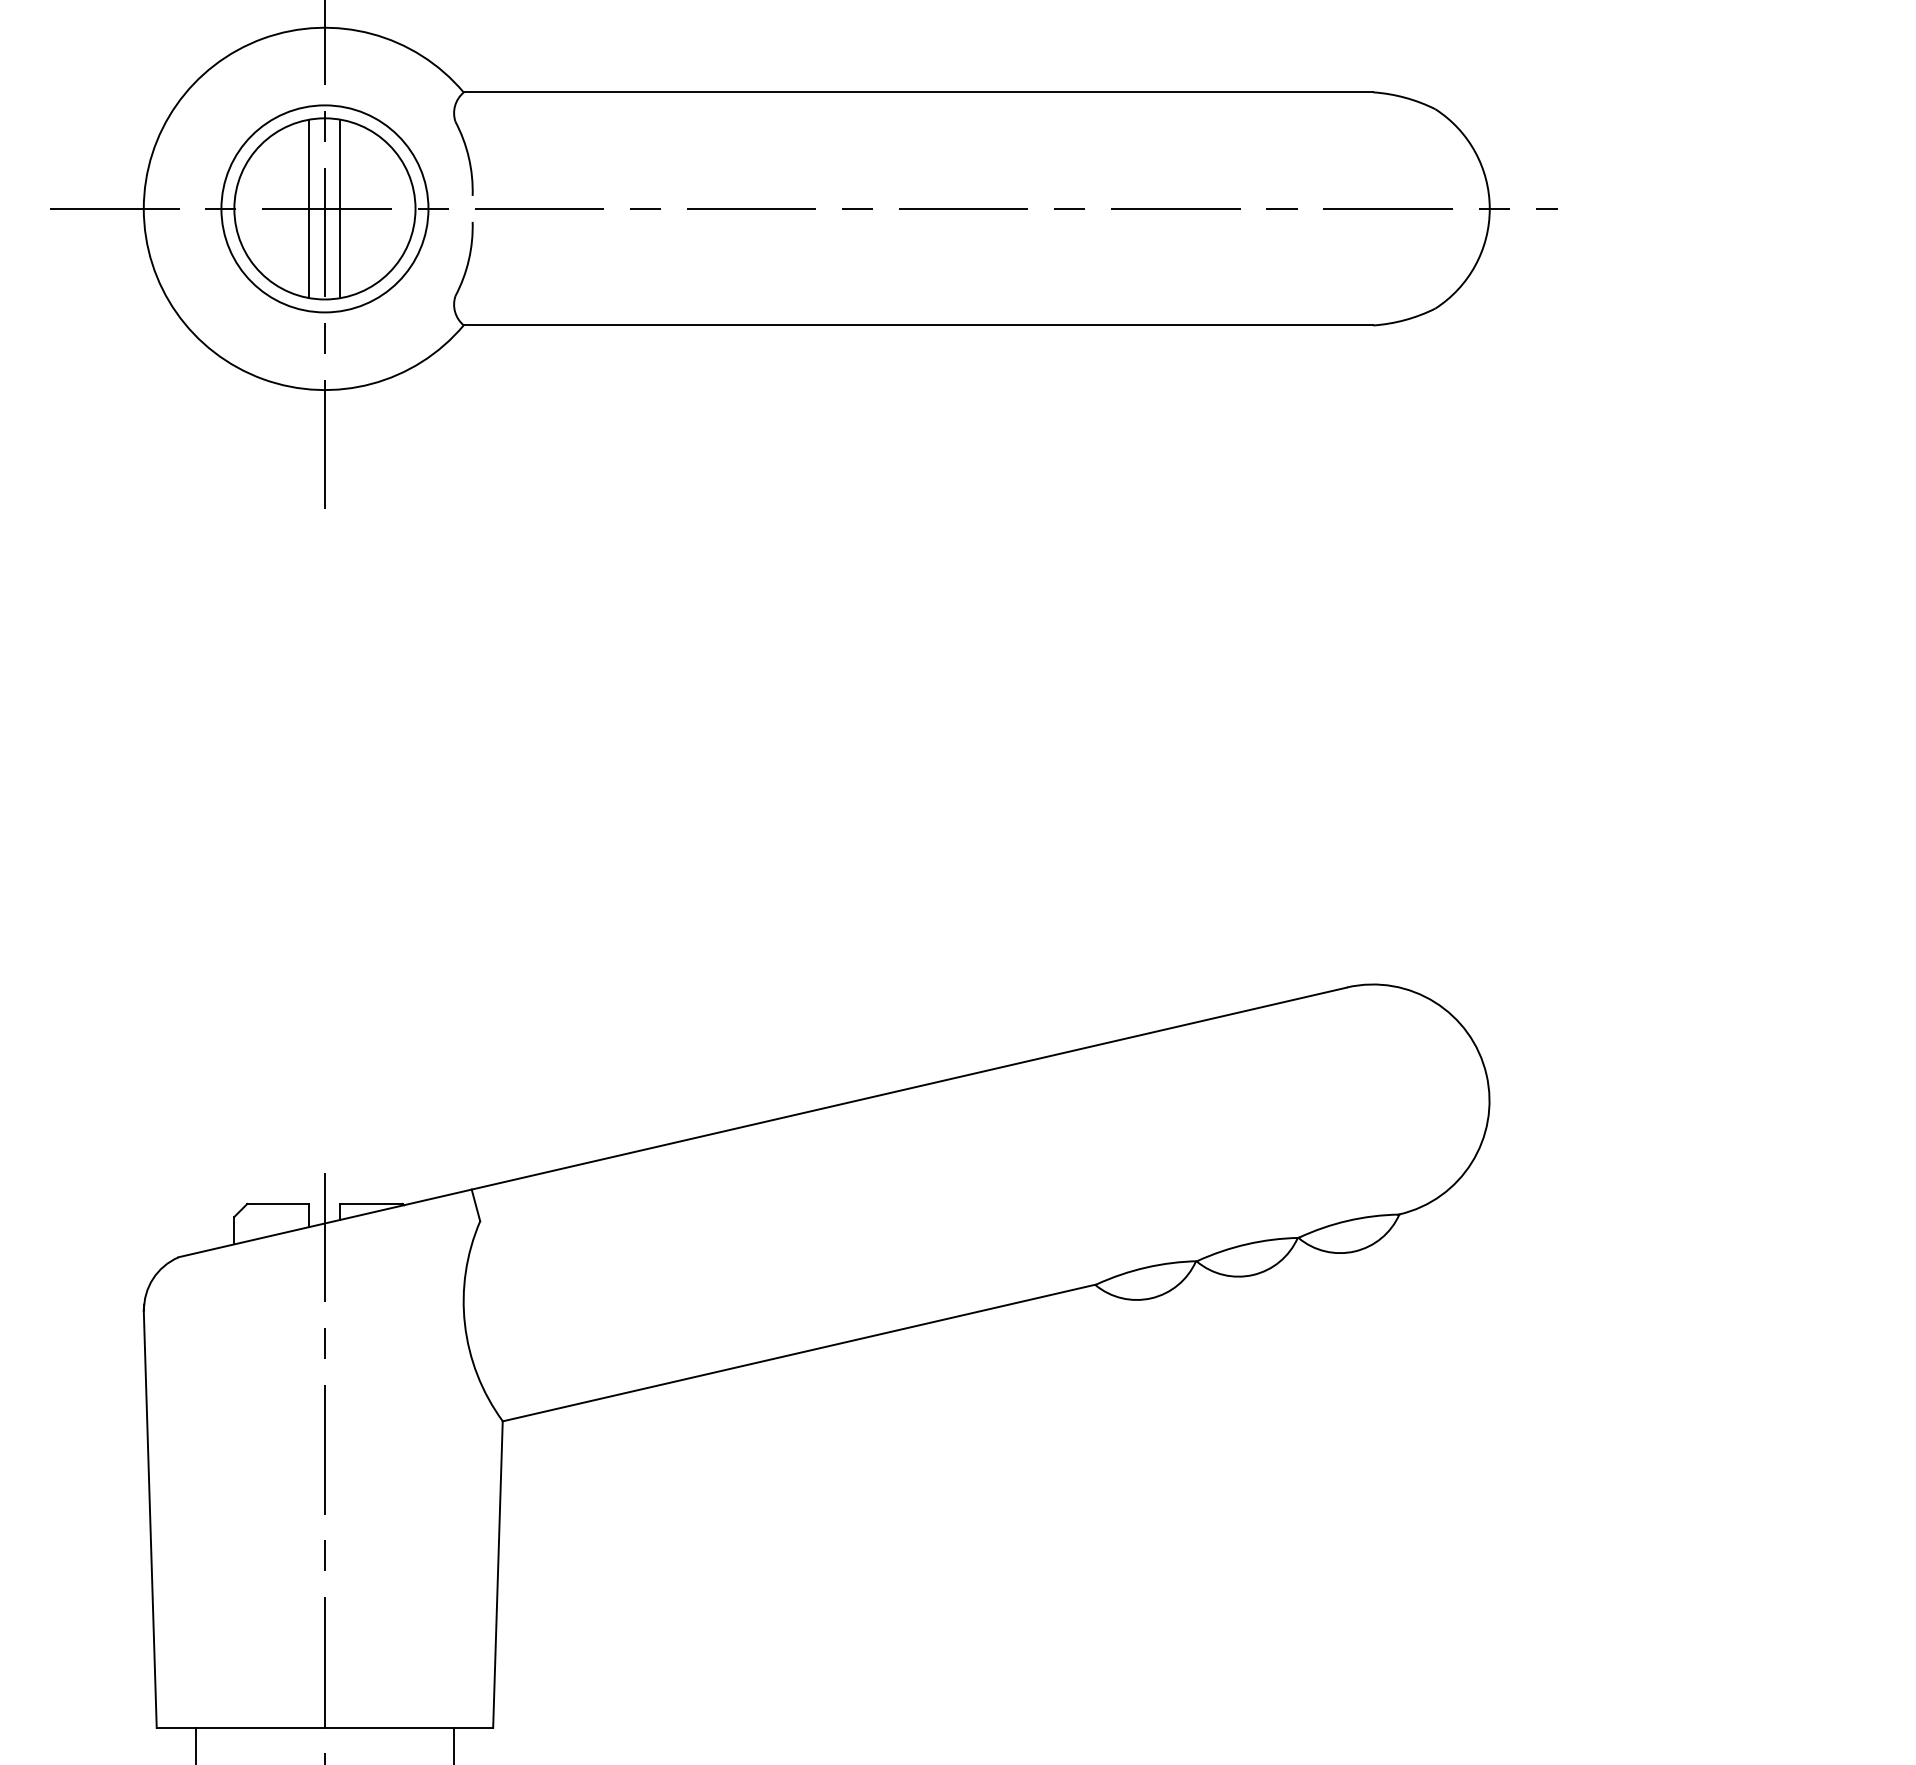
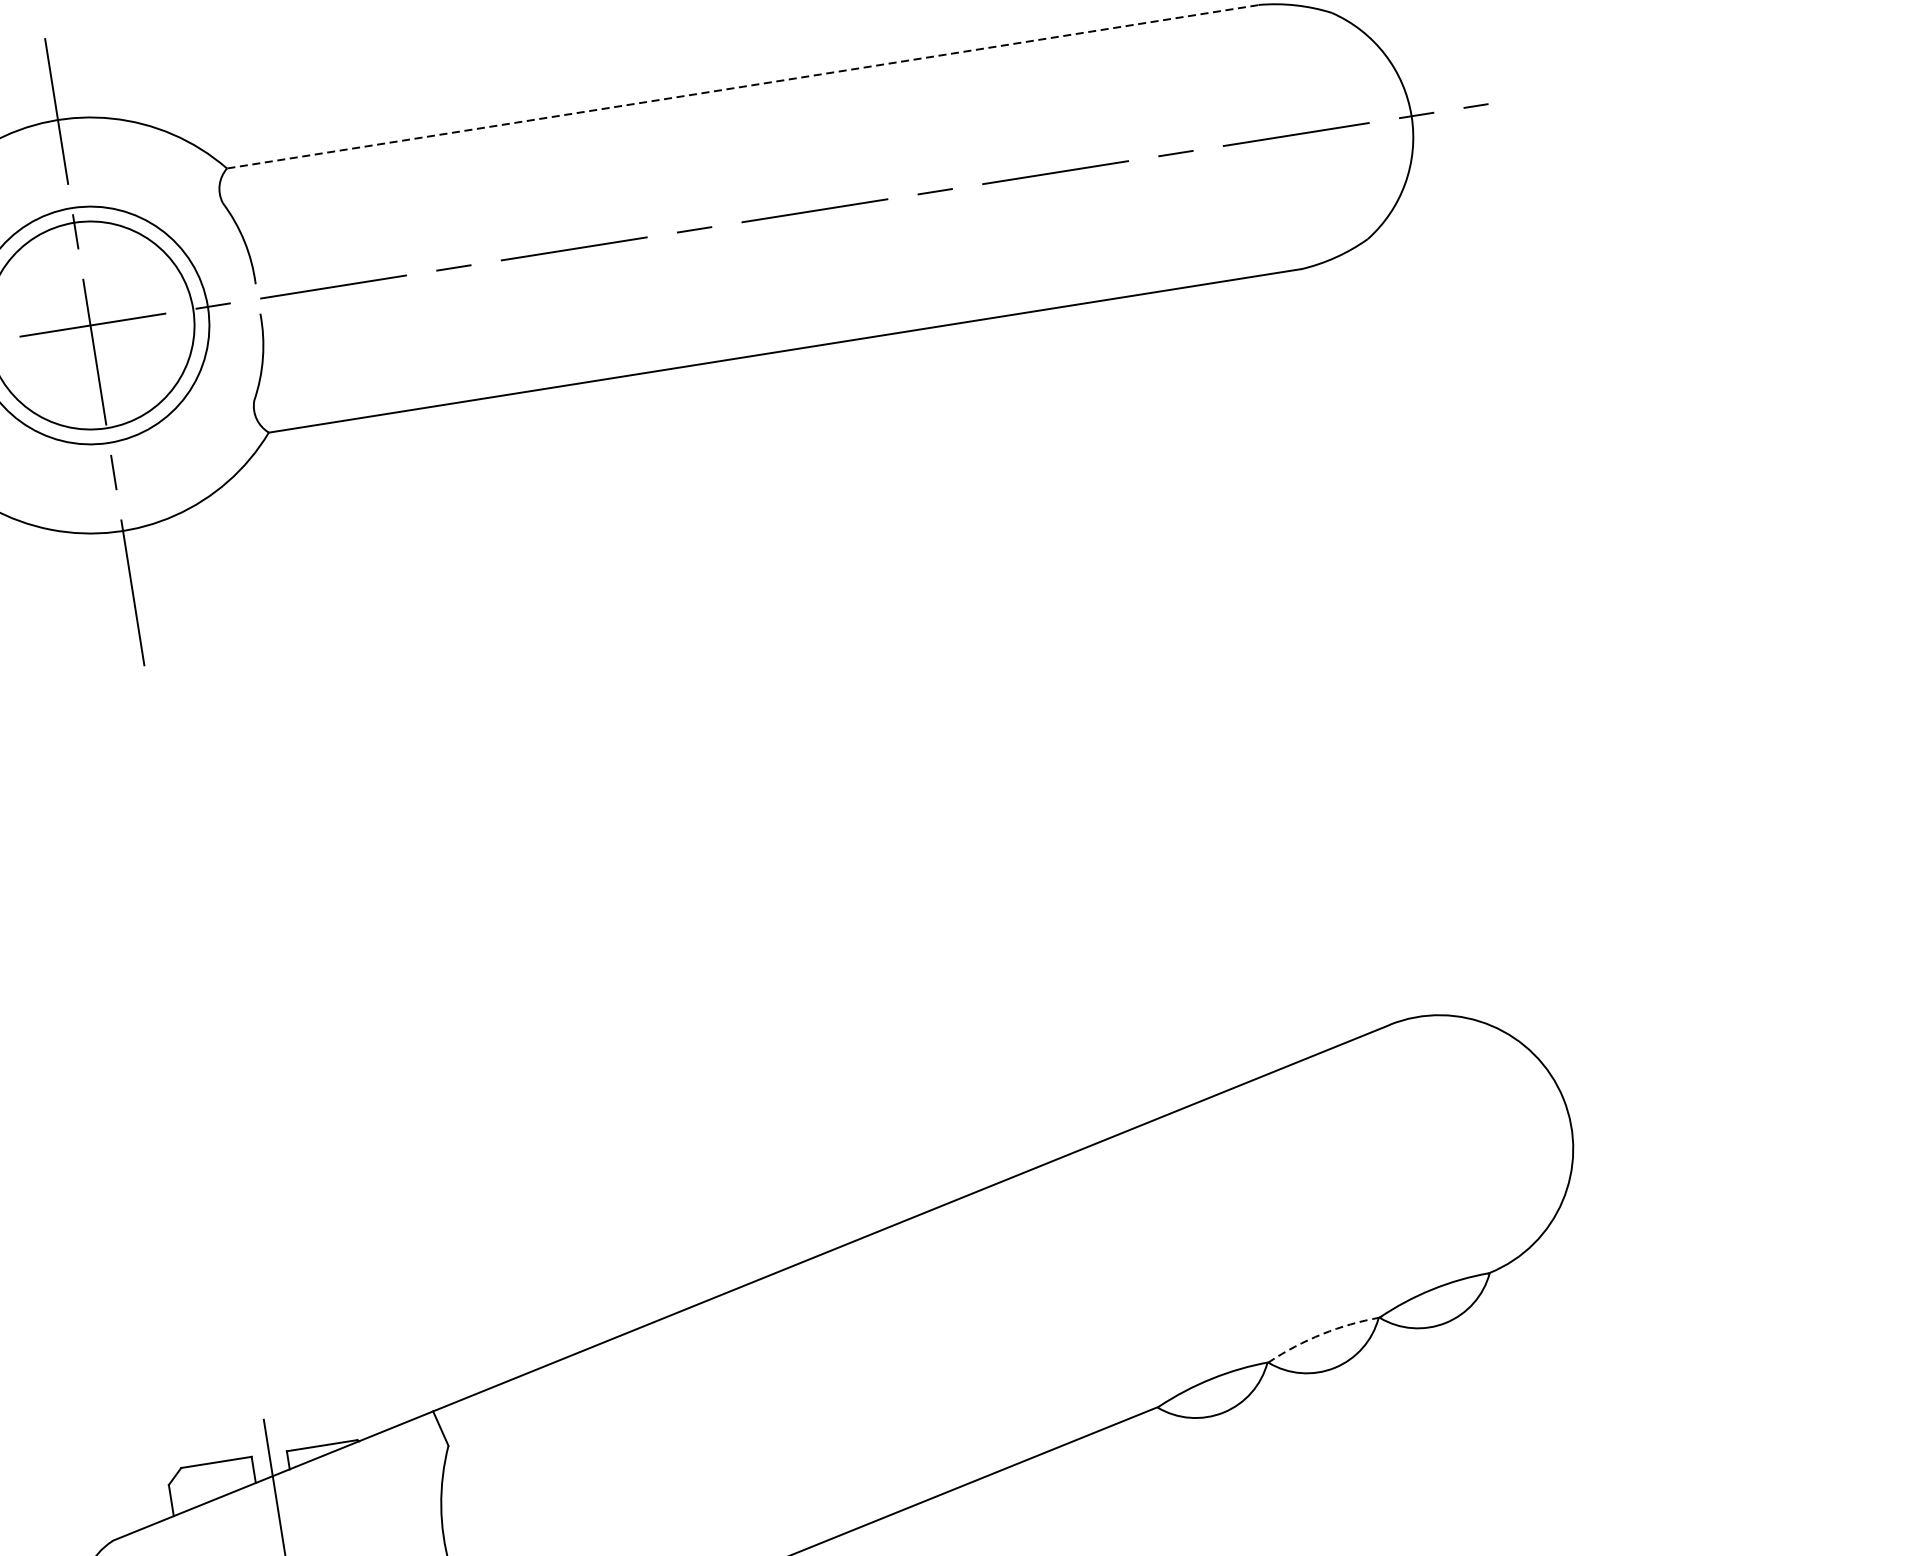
line: (918, 92) -> (742, 86), solid -> dashed
line: (309, 208) -> (72, 327), removed
line: (340, 208) -> (108, 322), removed
arc: (1246, 1244) -> (1321, 1334), solid -> dashed

